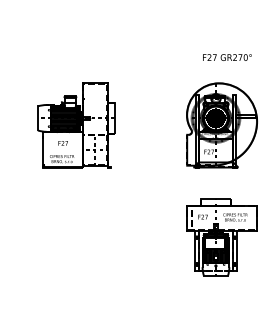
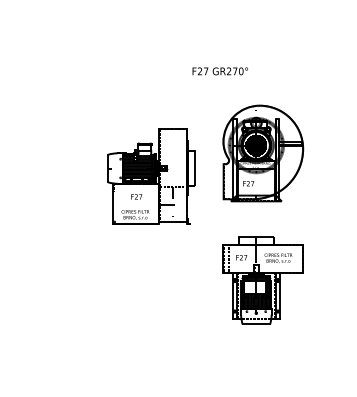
text: (226, 57) -> (219, 71), moved
part: (76, 125) -> (151, 176), moved

